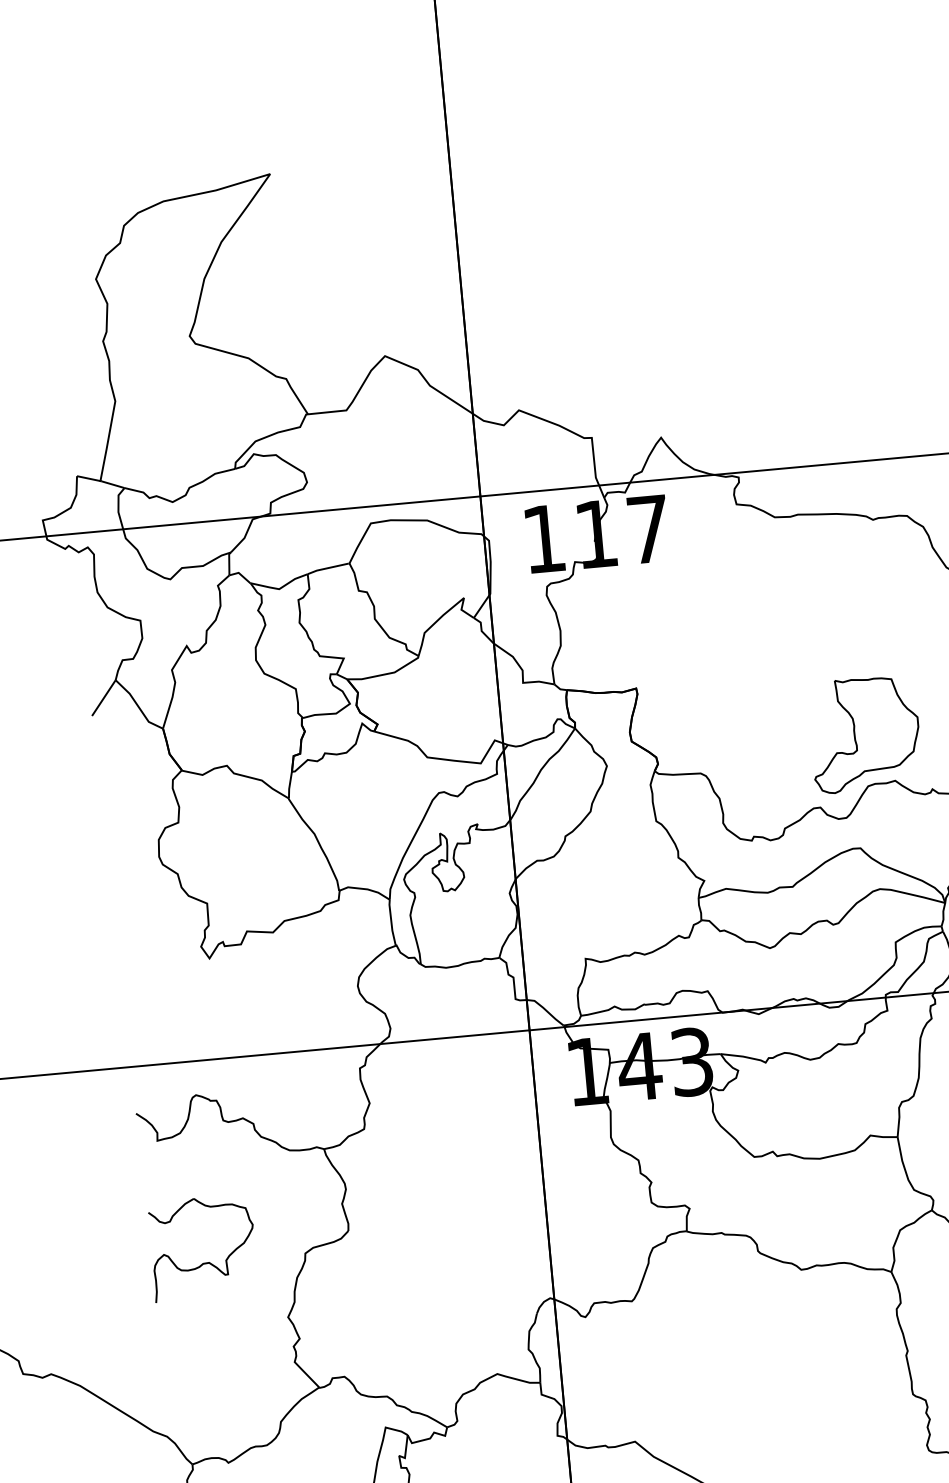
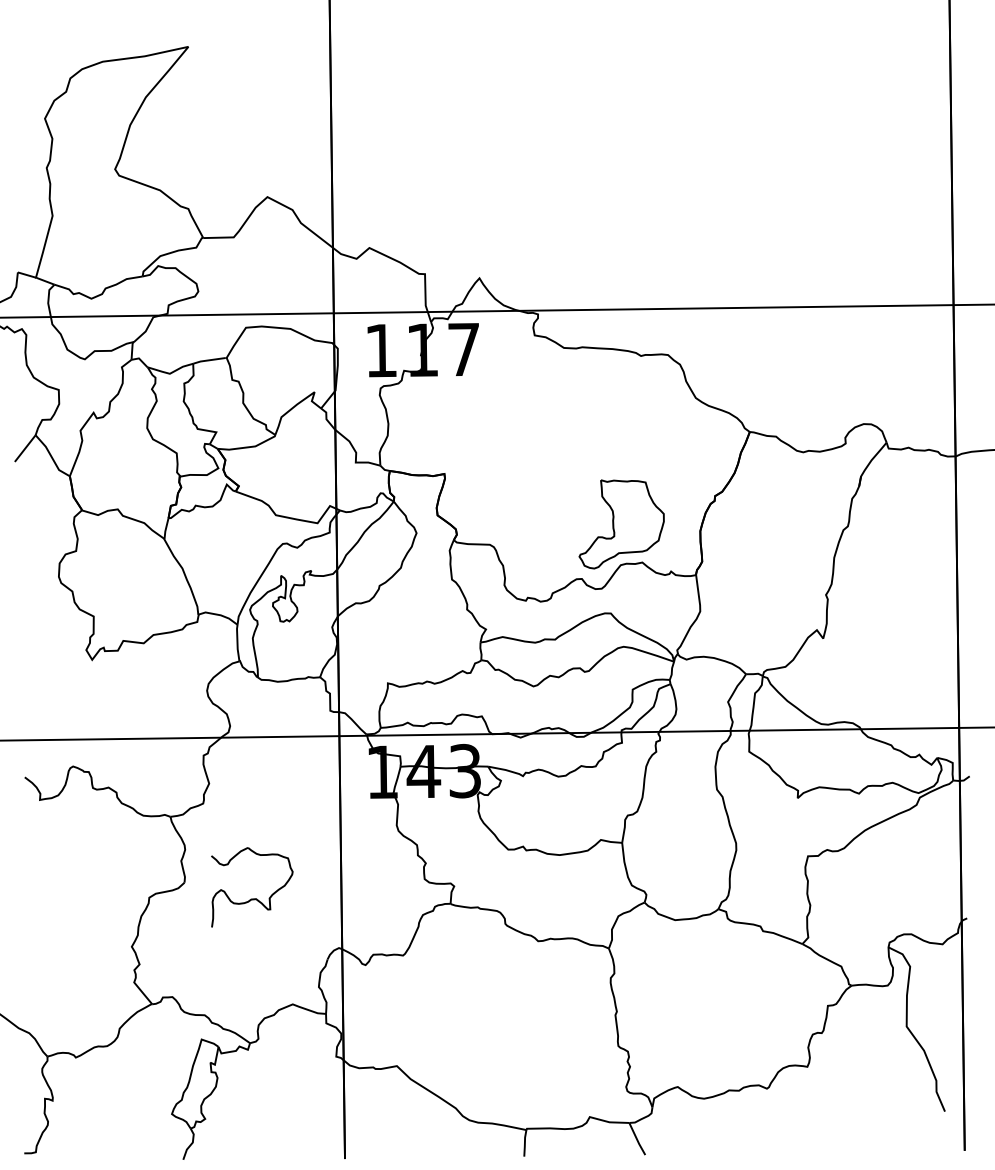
part: (204, 1262) -> (252, 898), moved

